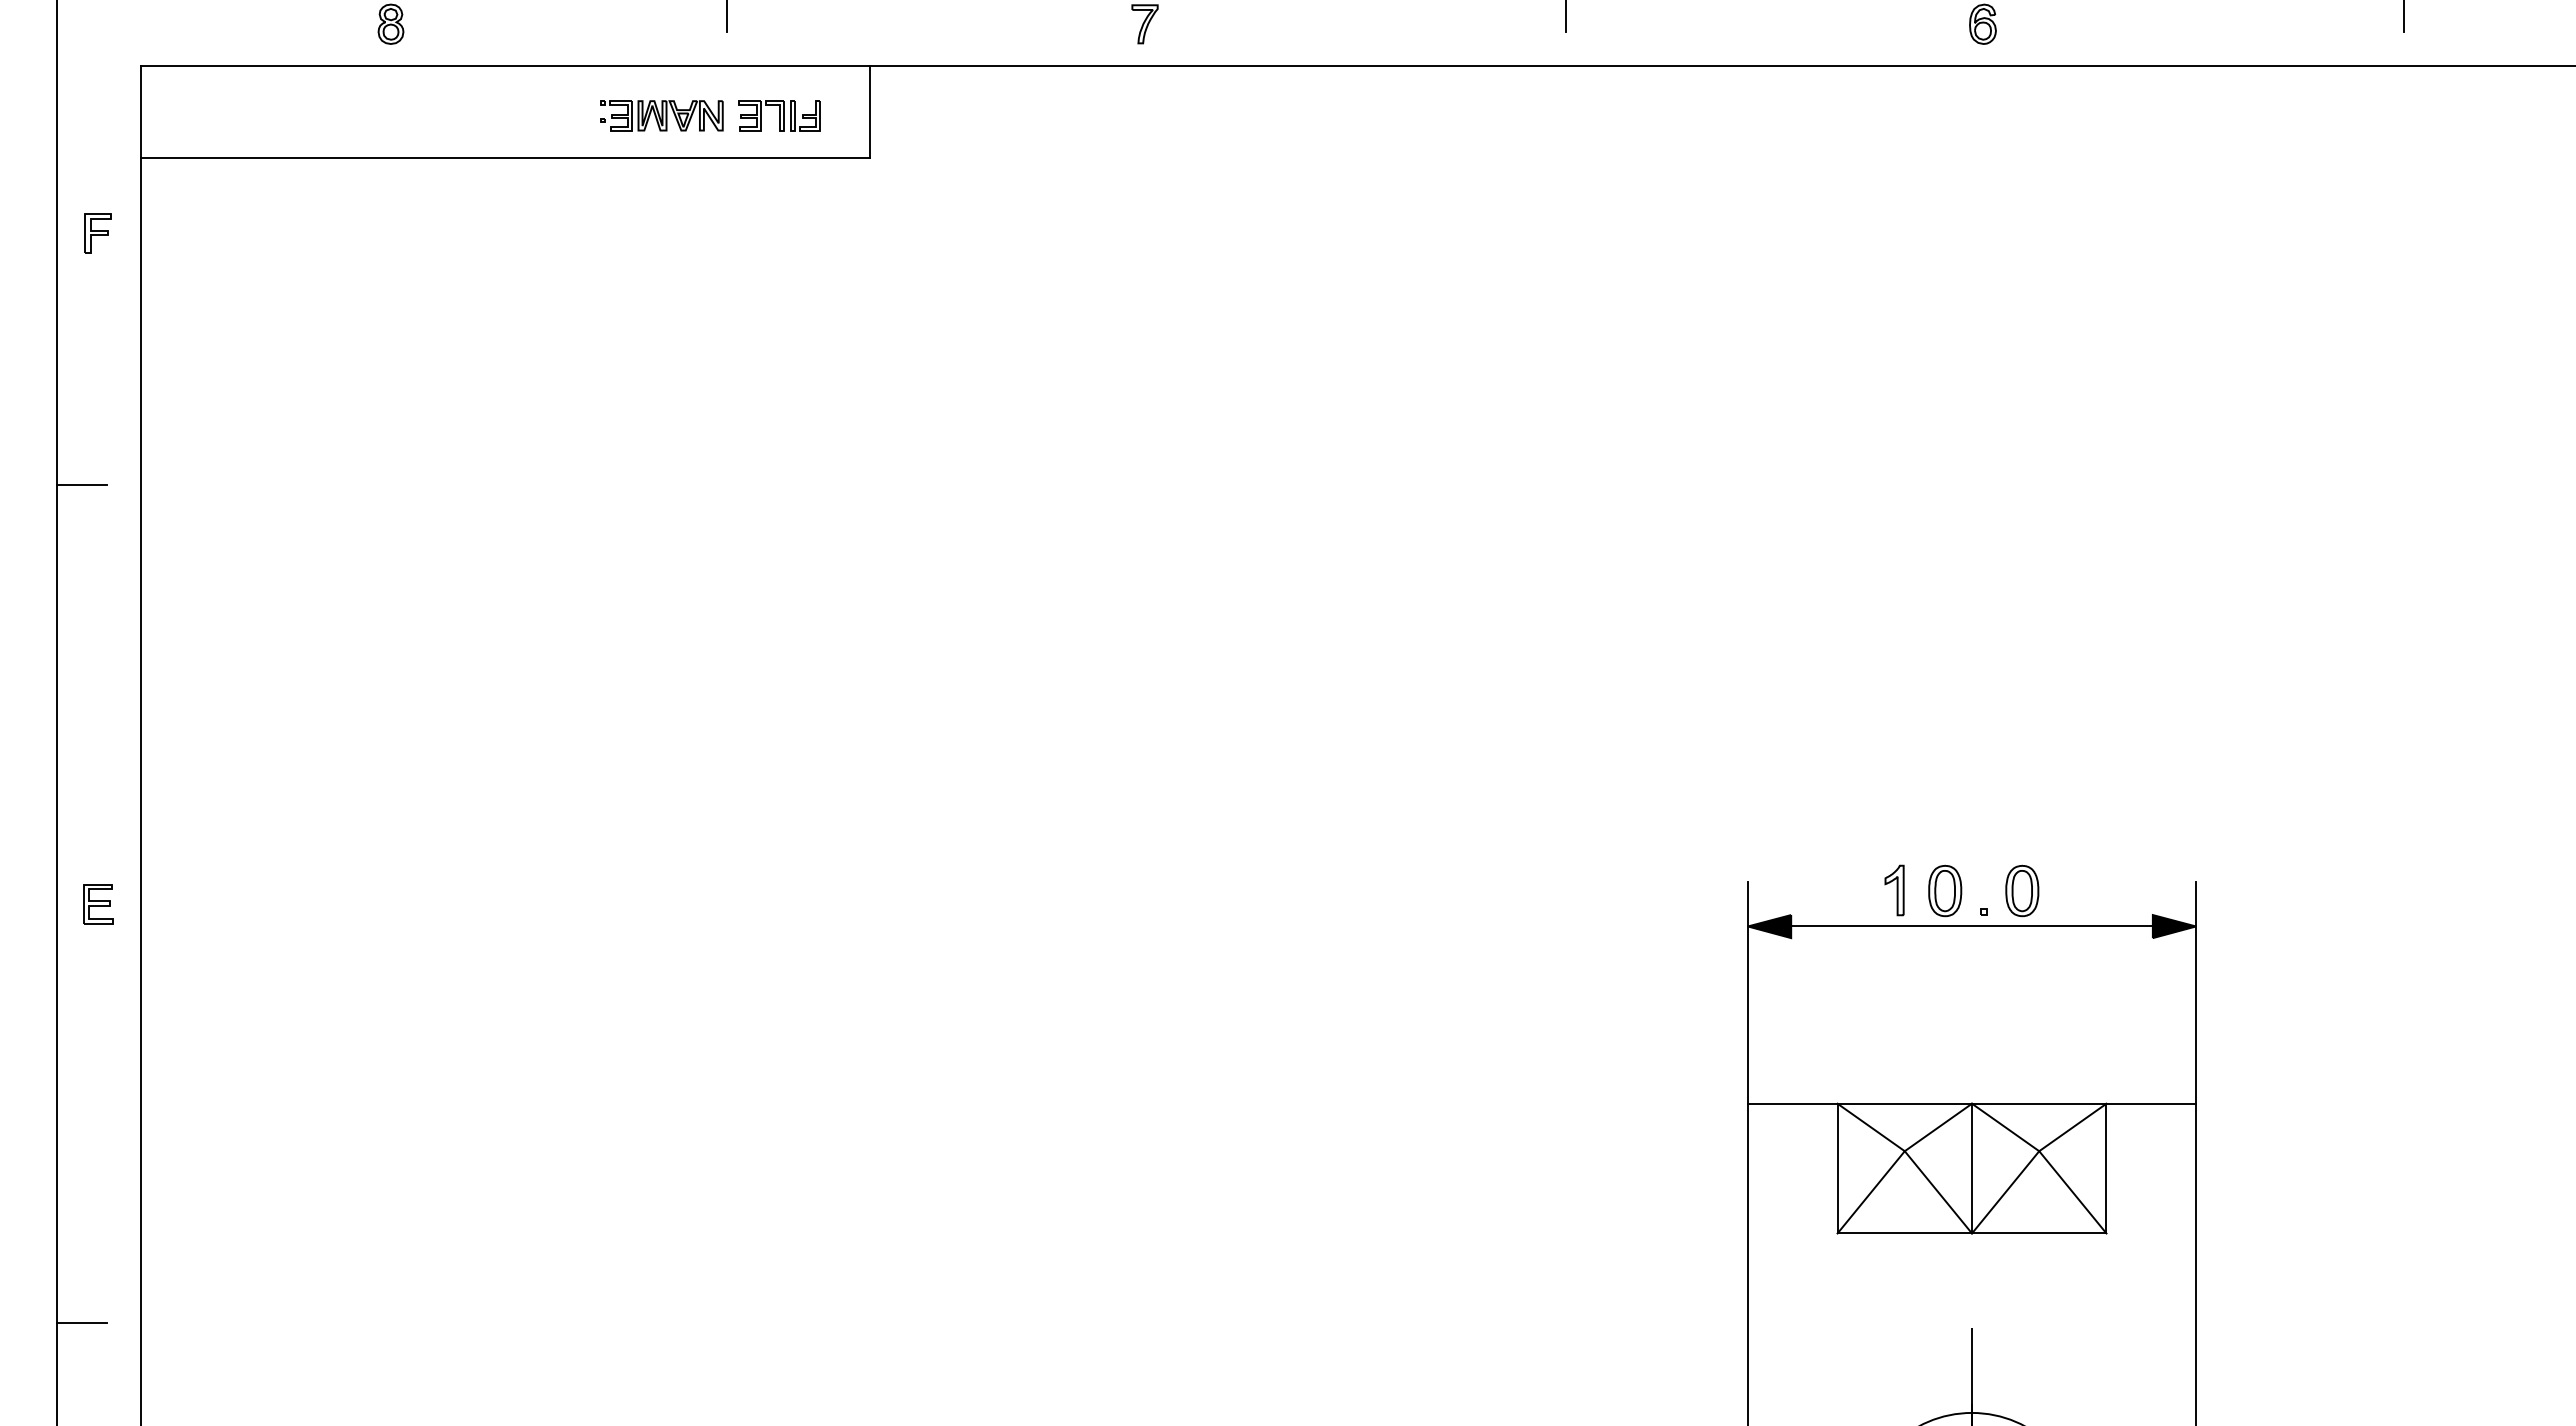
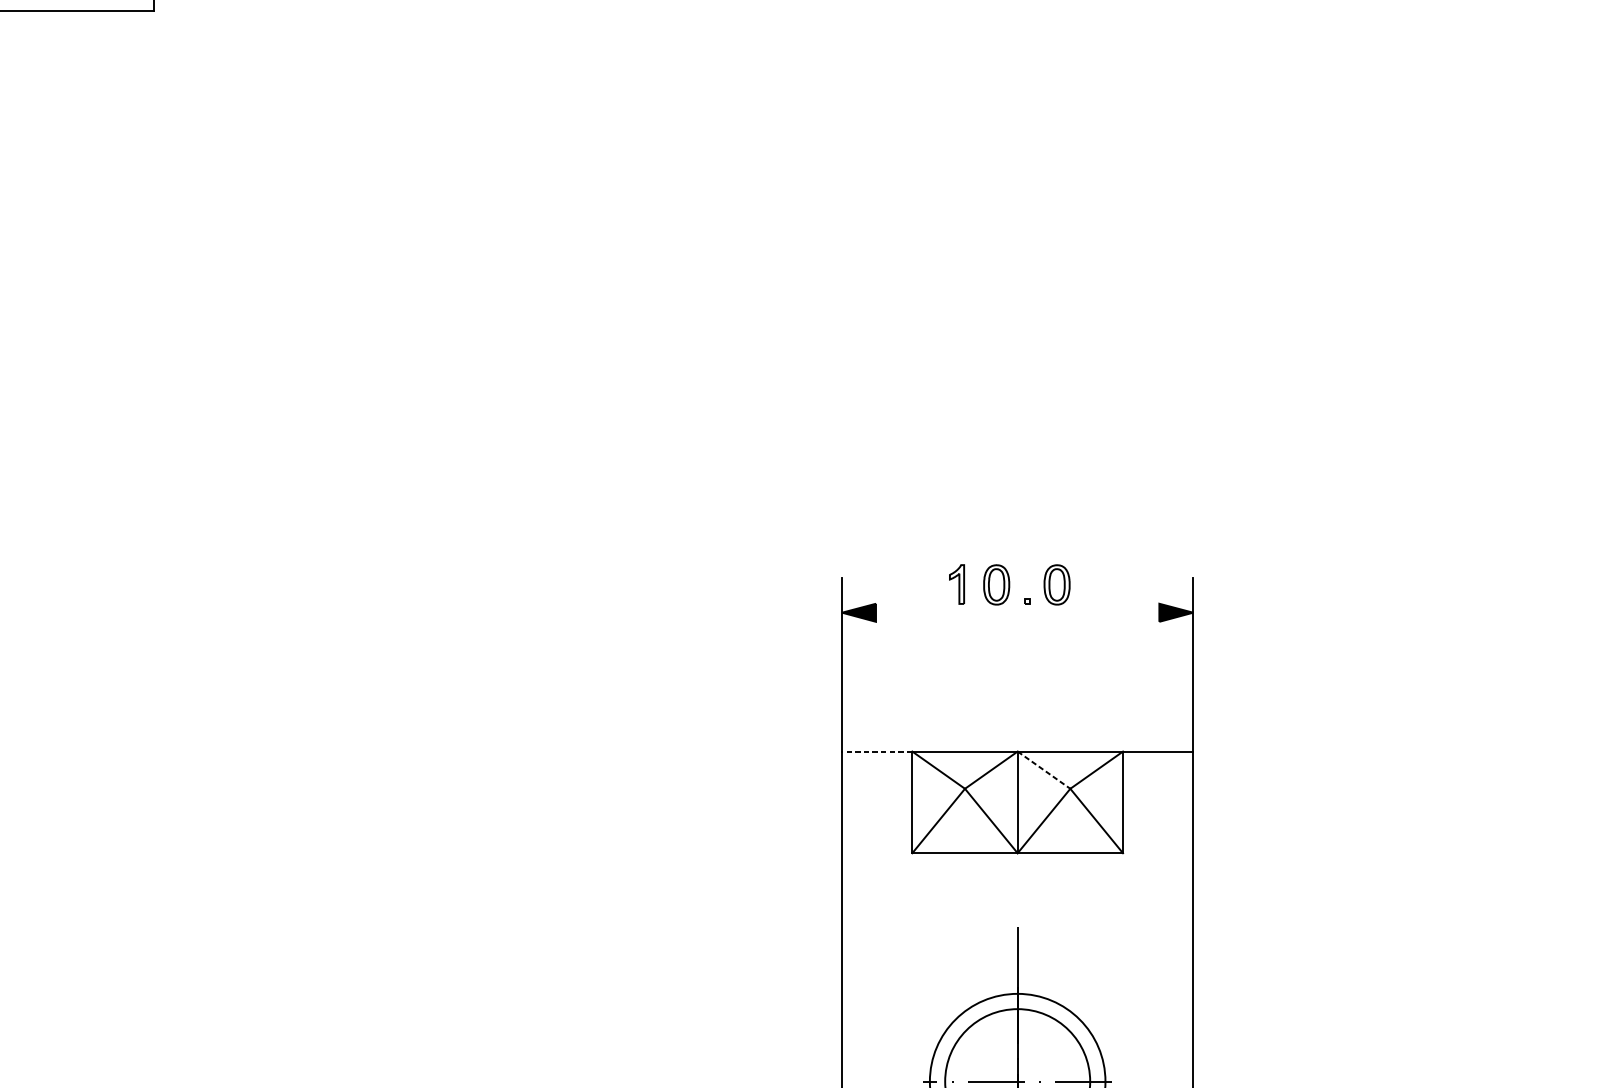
line: (1971, 926) -> (1017, 612), removed
line: (1792, 1103) -> (877, 751), solid -> dashed
line: (2006, 1127) -> (1044, 770), solid -> dashed

